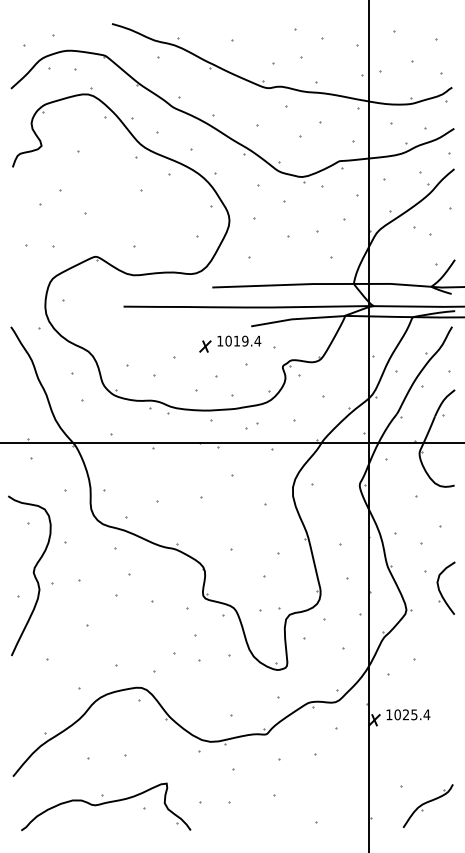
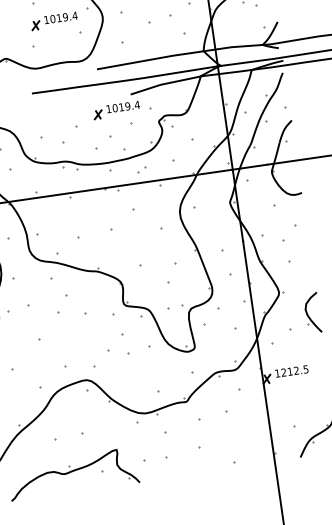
part: (166, 216) -> (54, 20), added
part: (445, 587) -> (312, 312), moved
text: (412, 714) -> (295, 370), 1025.4 -> 1212.5

